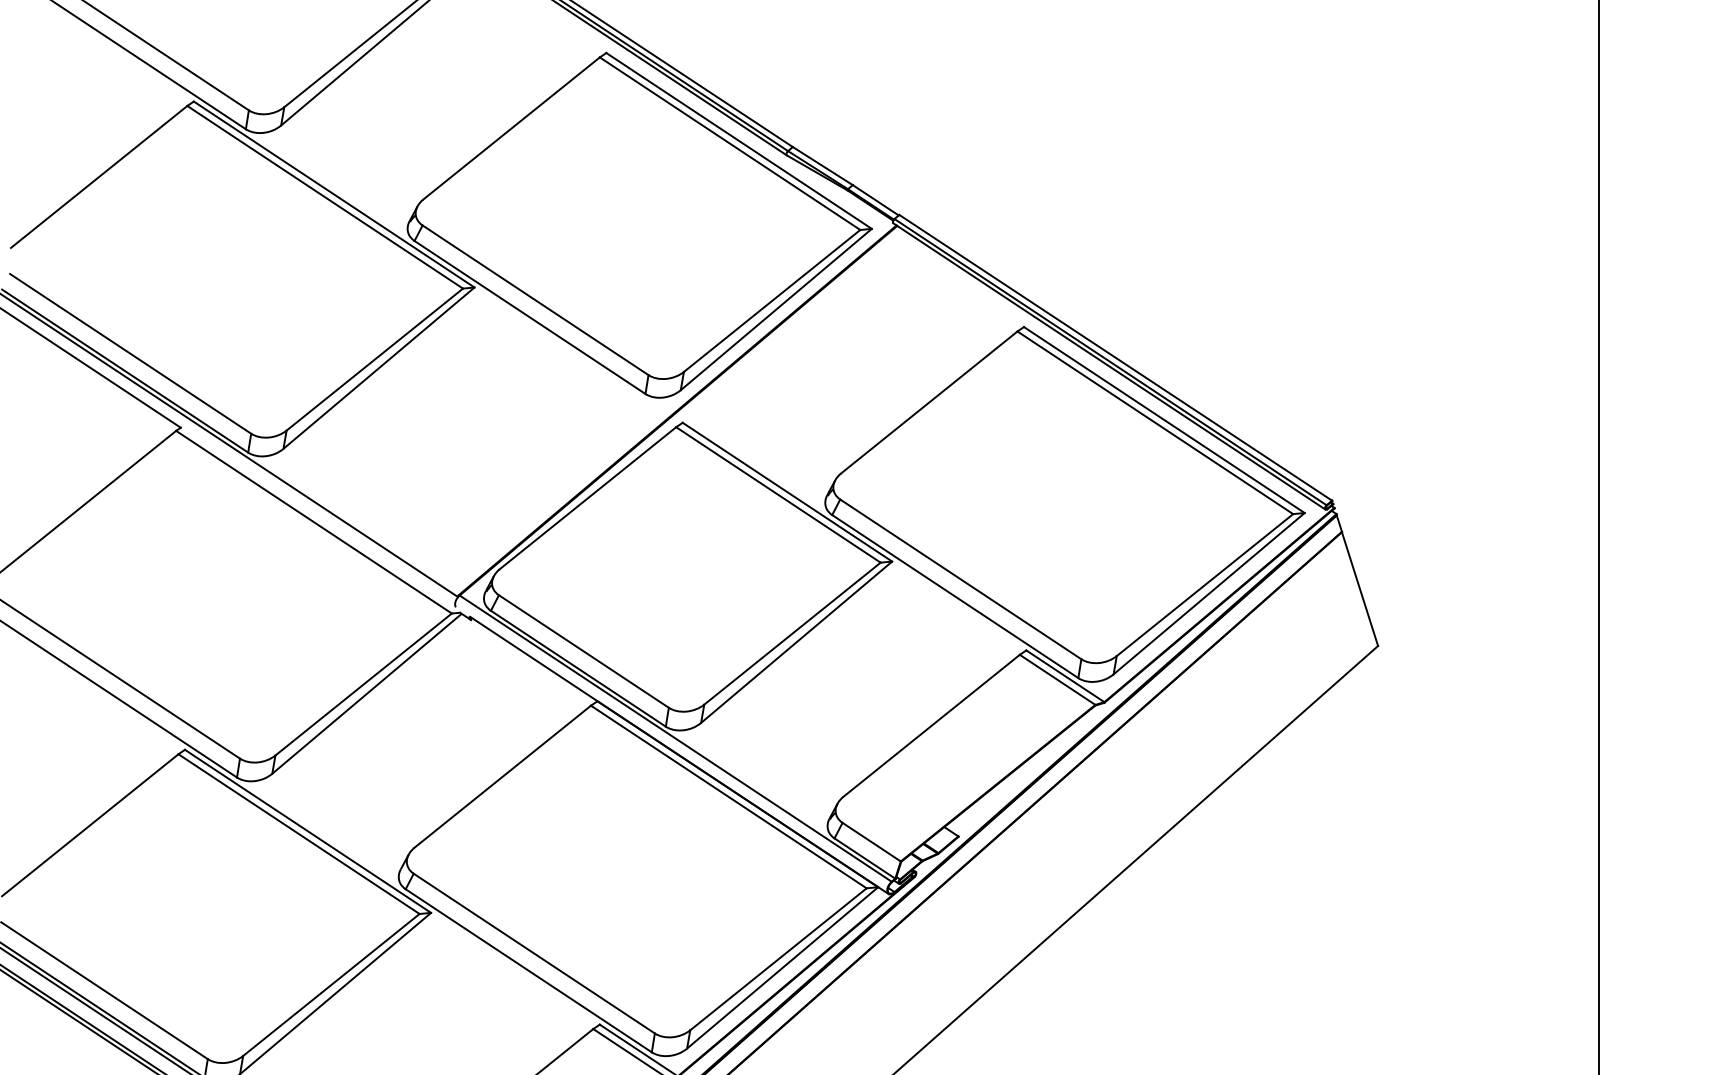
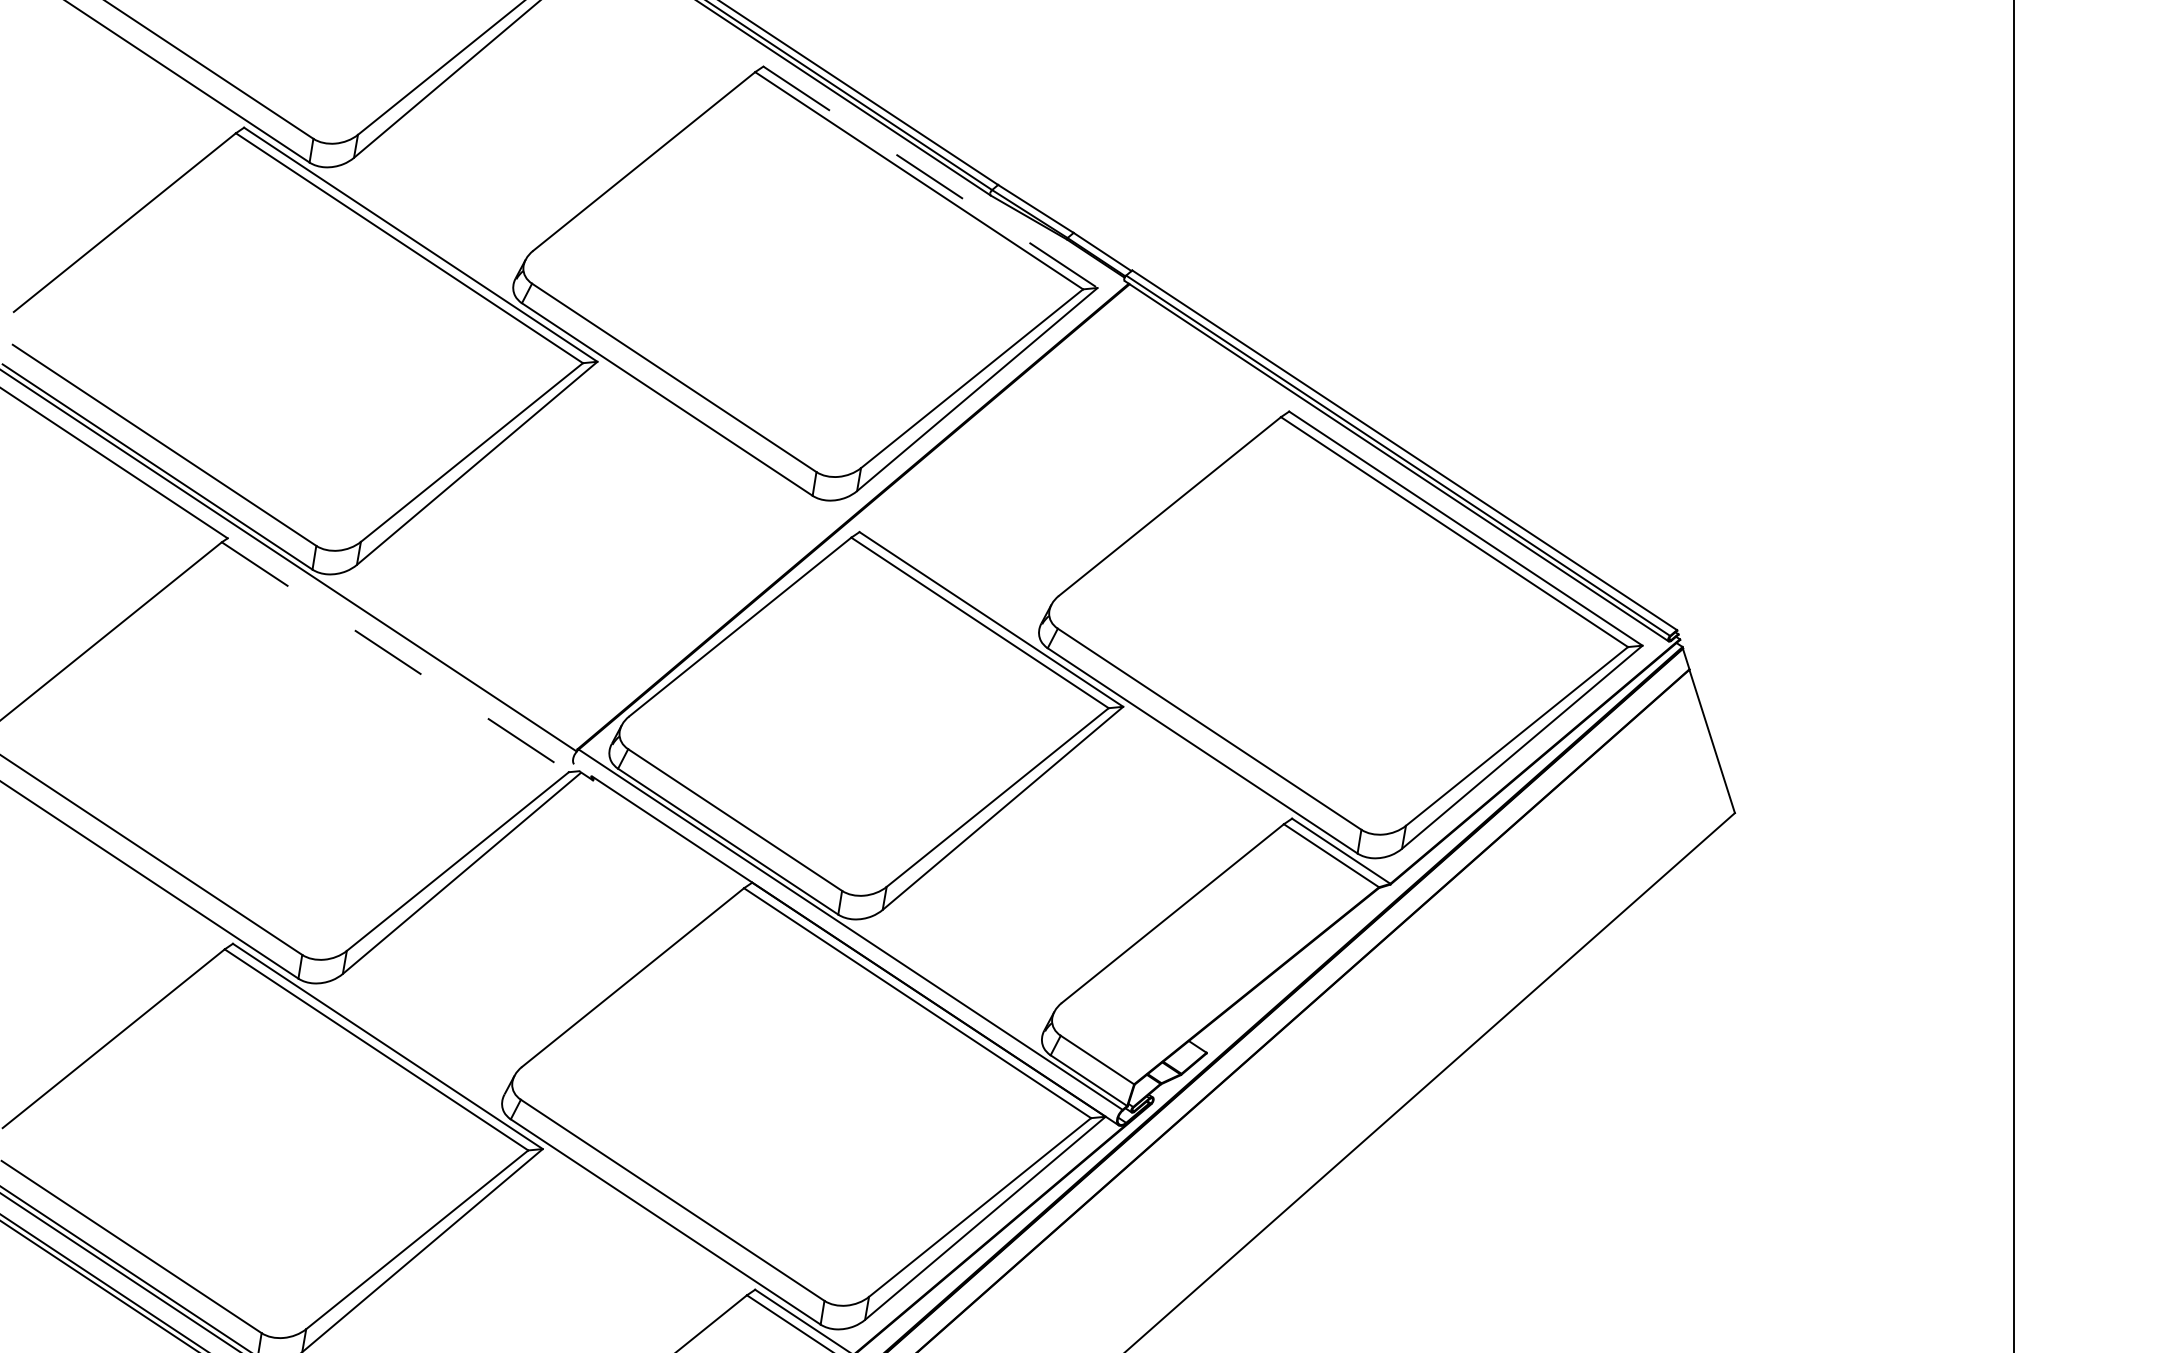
line: (739, 141) -> (931, 177), solid -> dashed
line: (314, 522) -> (395, 657), solid -> dashed

